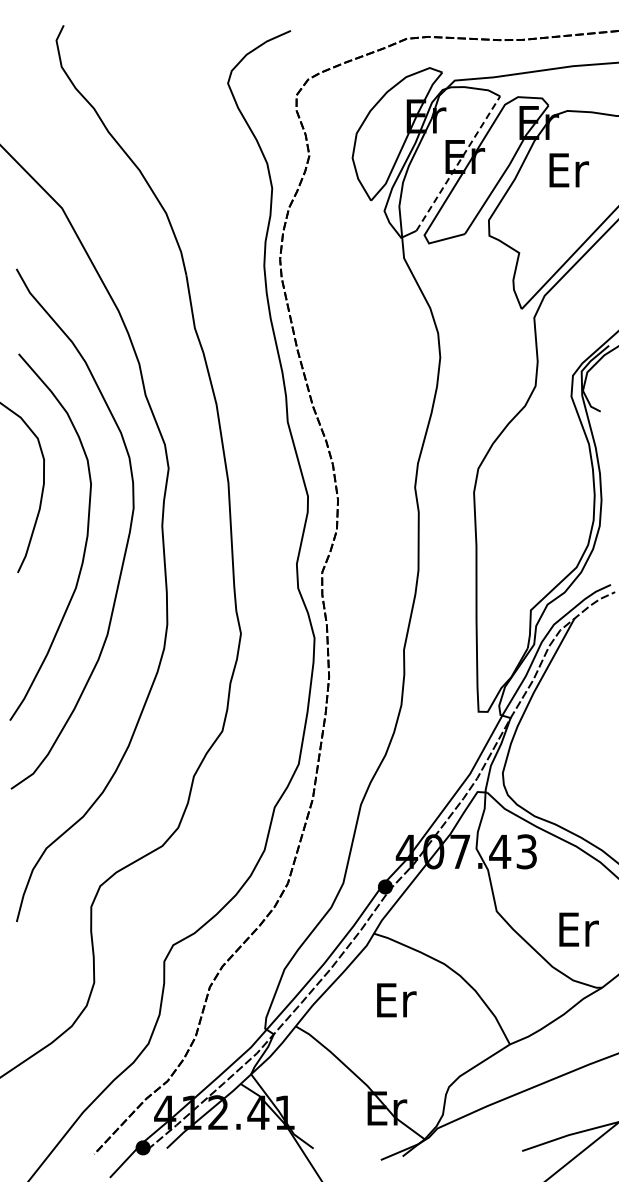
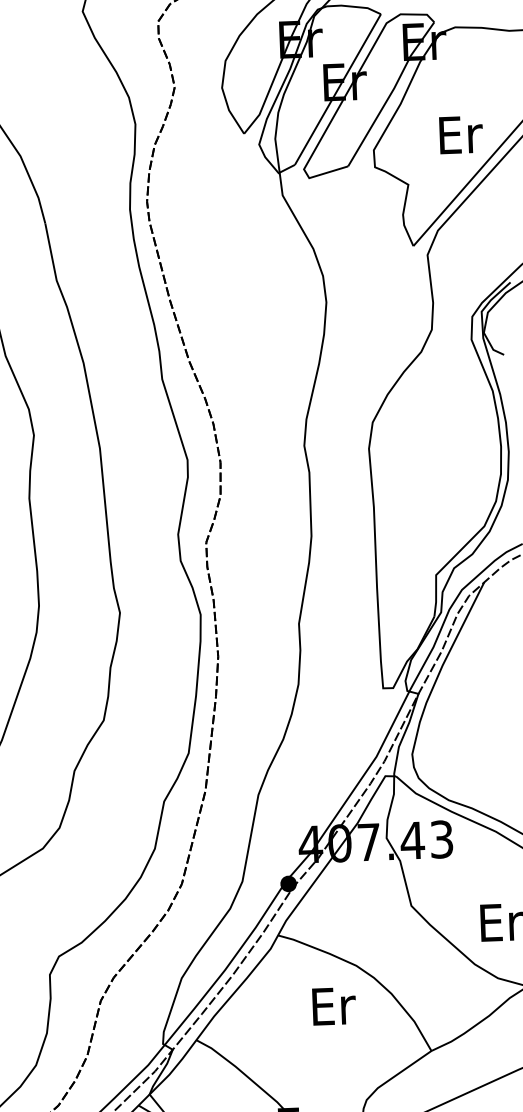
line: (458, 163) -> (338, 89), dashed -> solid
text: (569, 170) -> (461, 135), moved
text: (396, 1000) -> (333, 1006), moved

